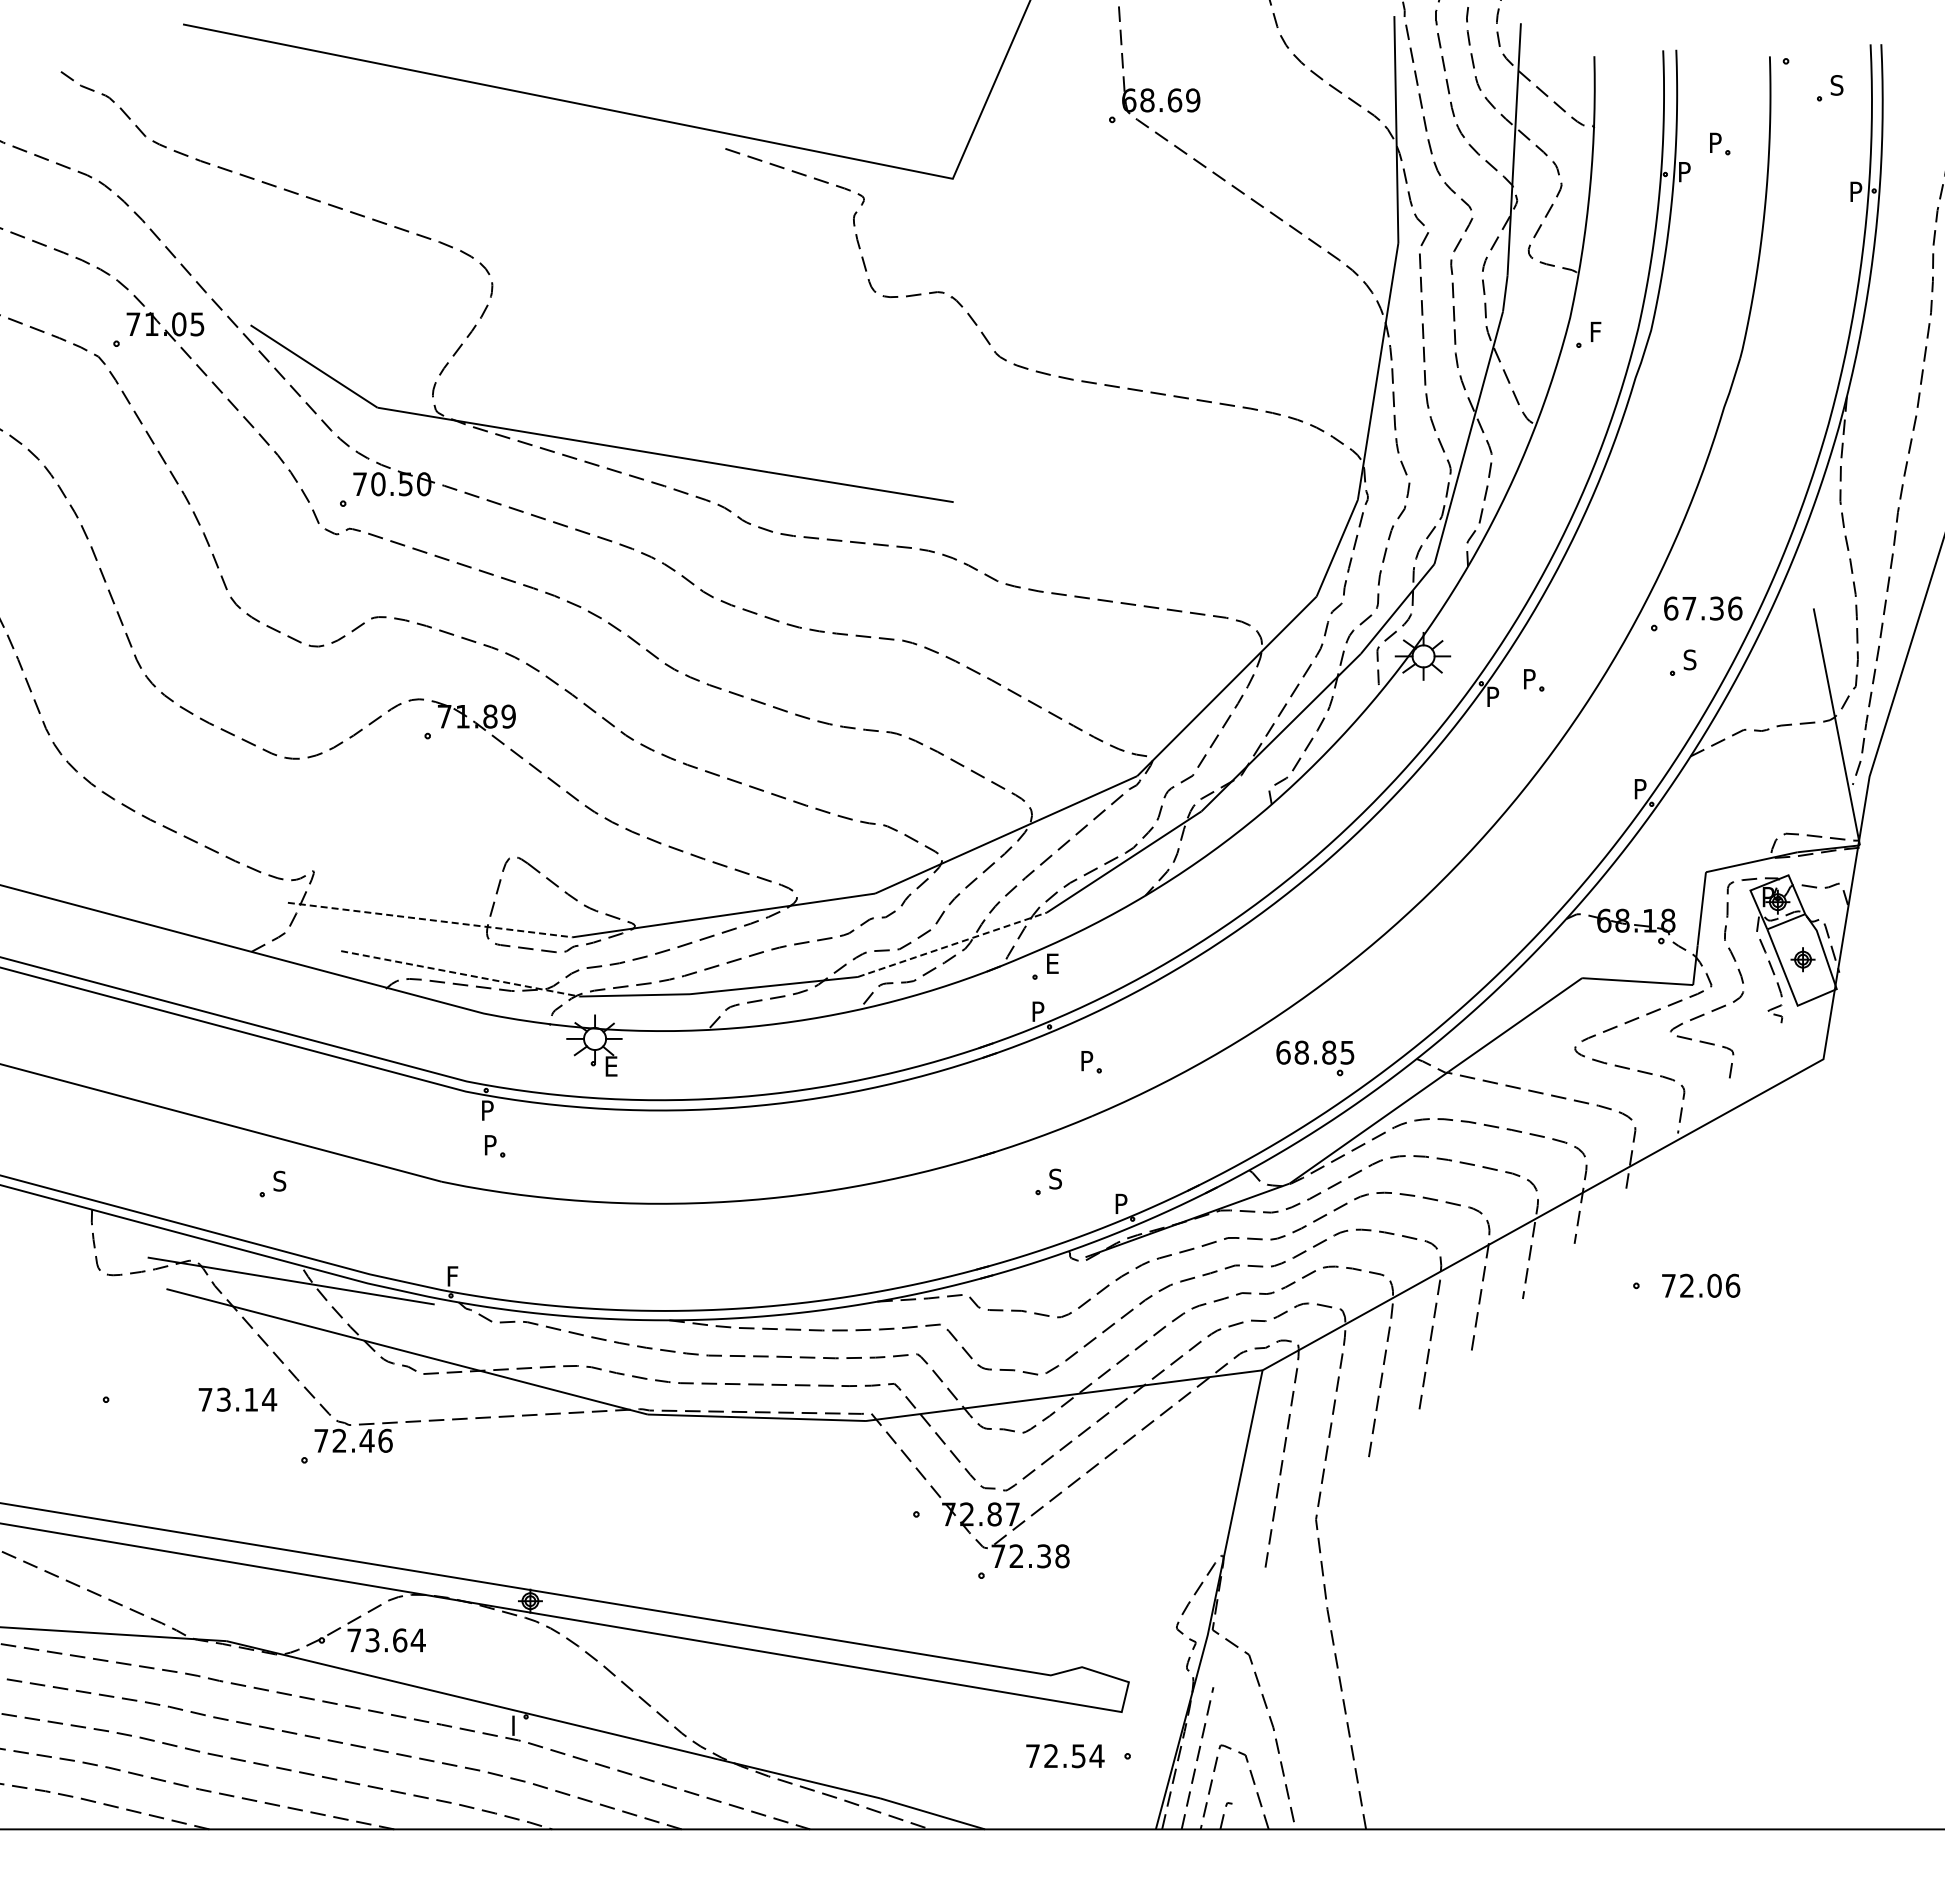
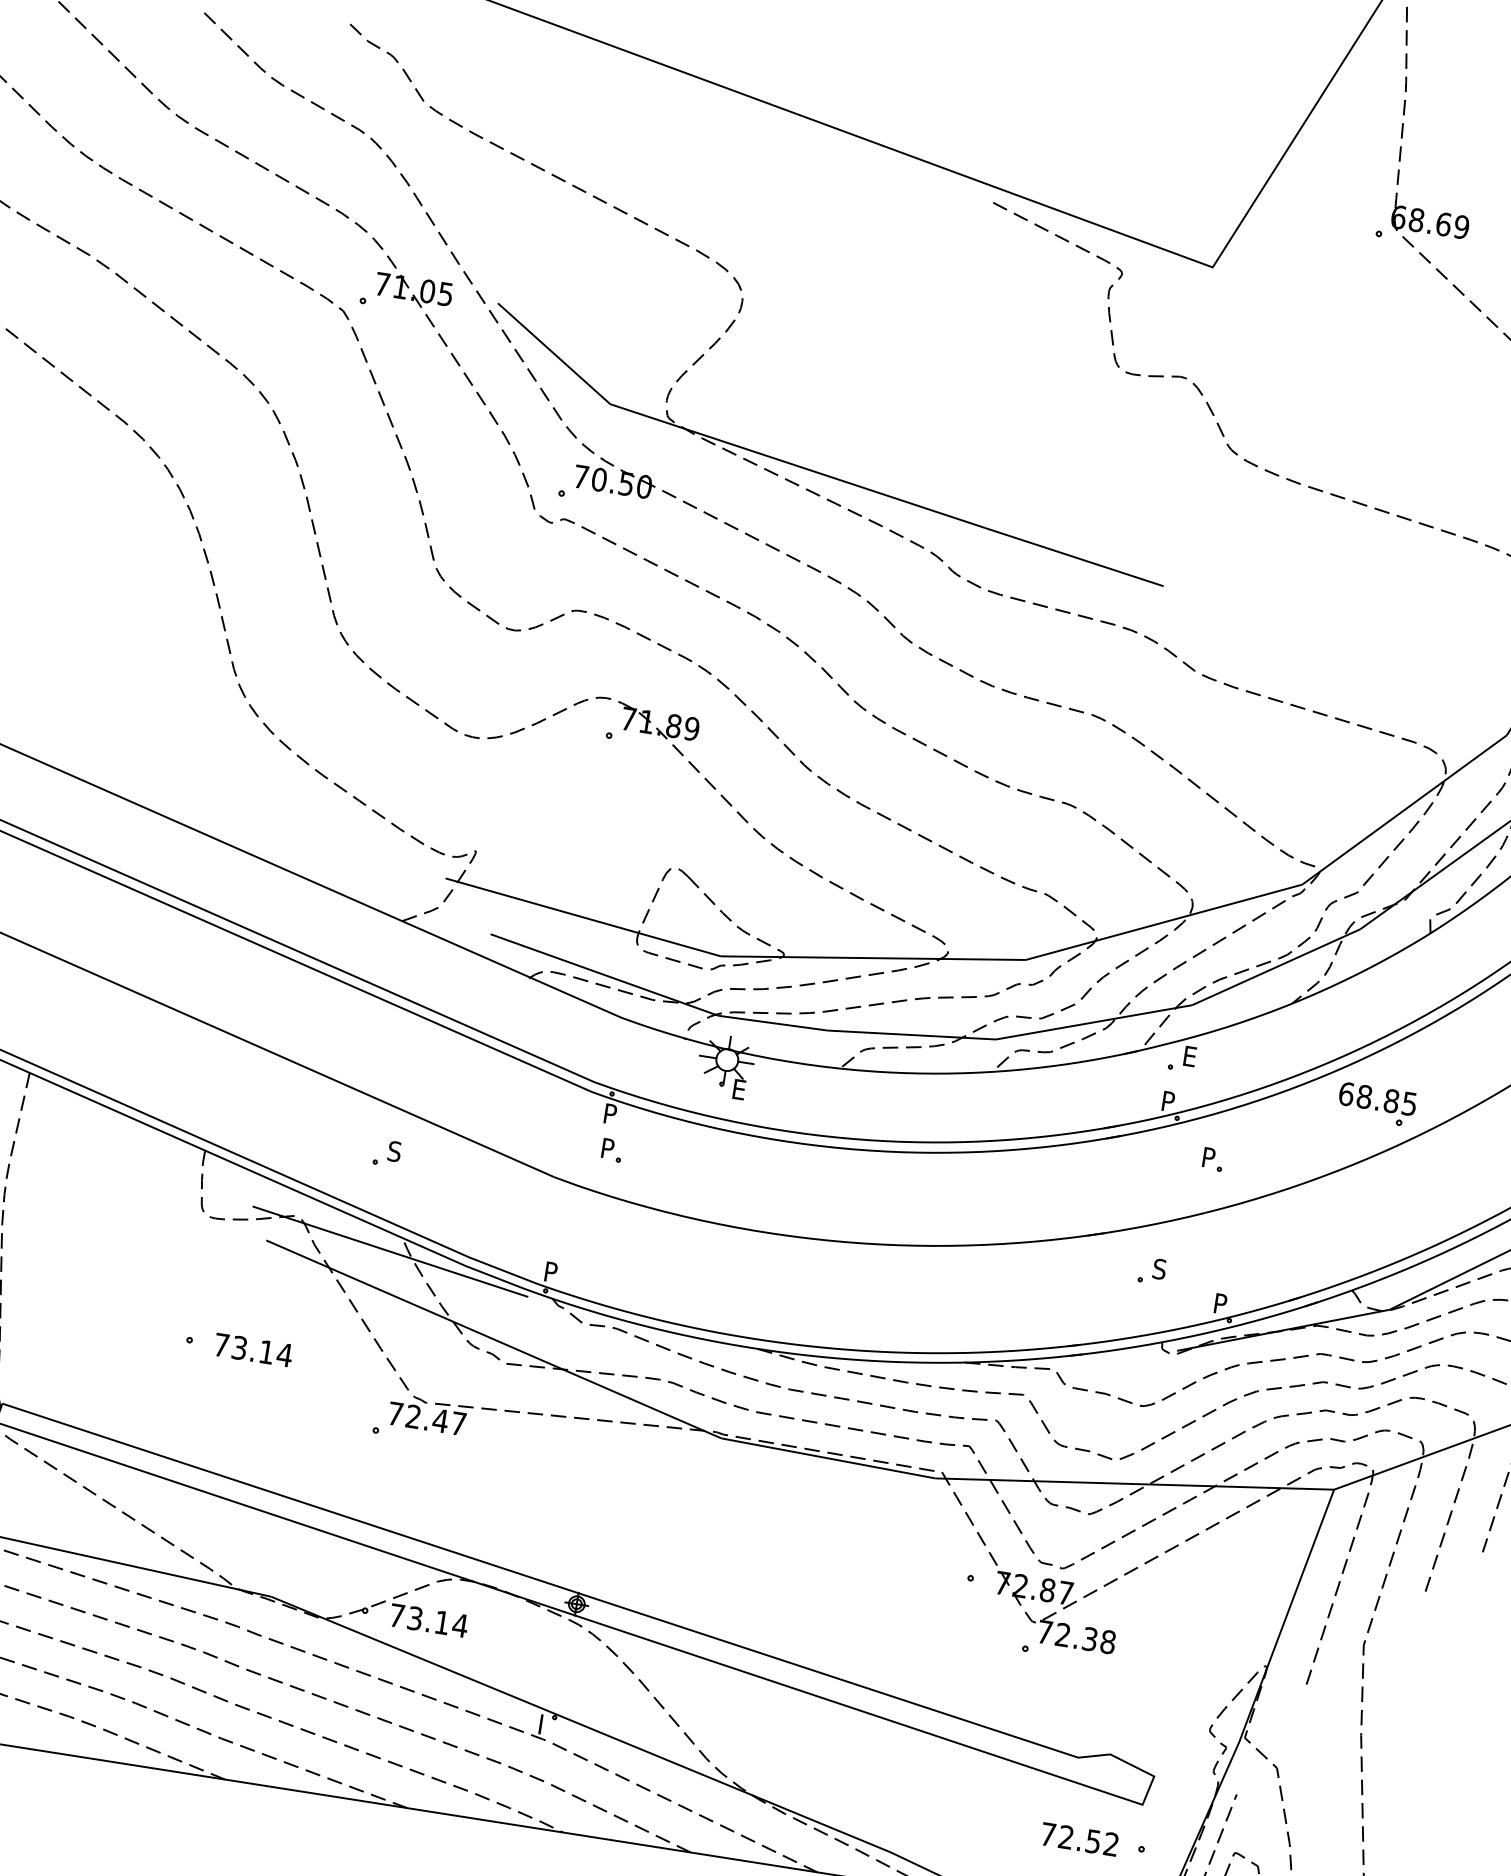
line: (430, 920) -> (583, 917), dashed -> solid
line: (952, 944) -> (1094, 1022), dashed -> solid
line: (460, 973) -> (604, 974), dashed -> solid
part: (1315, 1058) -> (1377, 1104), moved
text: (454, 1272) -> (552, 1268), F -> P
text: (237, 1399) -> (253, 1349), moved
text: (385, 1440) -> (458, 1423), 72.46 -> 72.47
text: (400, 1640) -> (442, 1622), 73.64 -> 73.14
text: (1096, 1755) -> (1110, 1843), 72.54 -> 72.52

